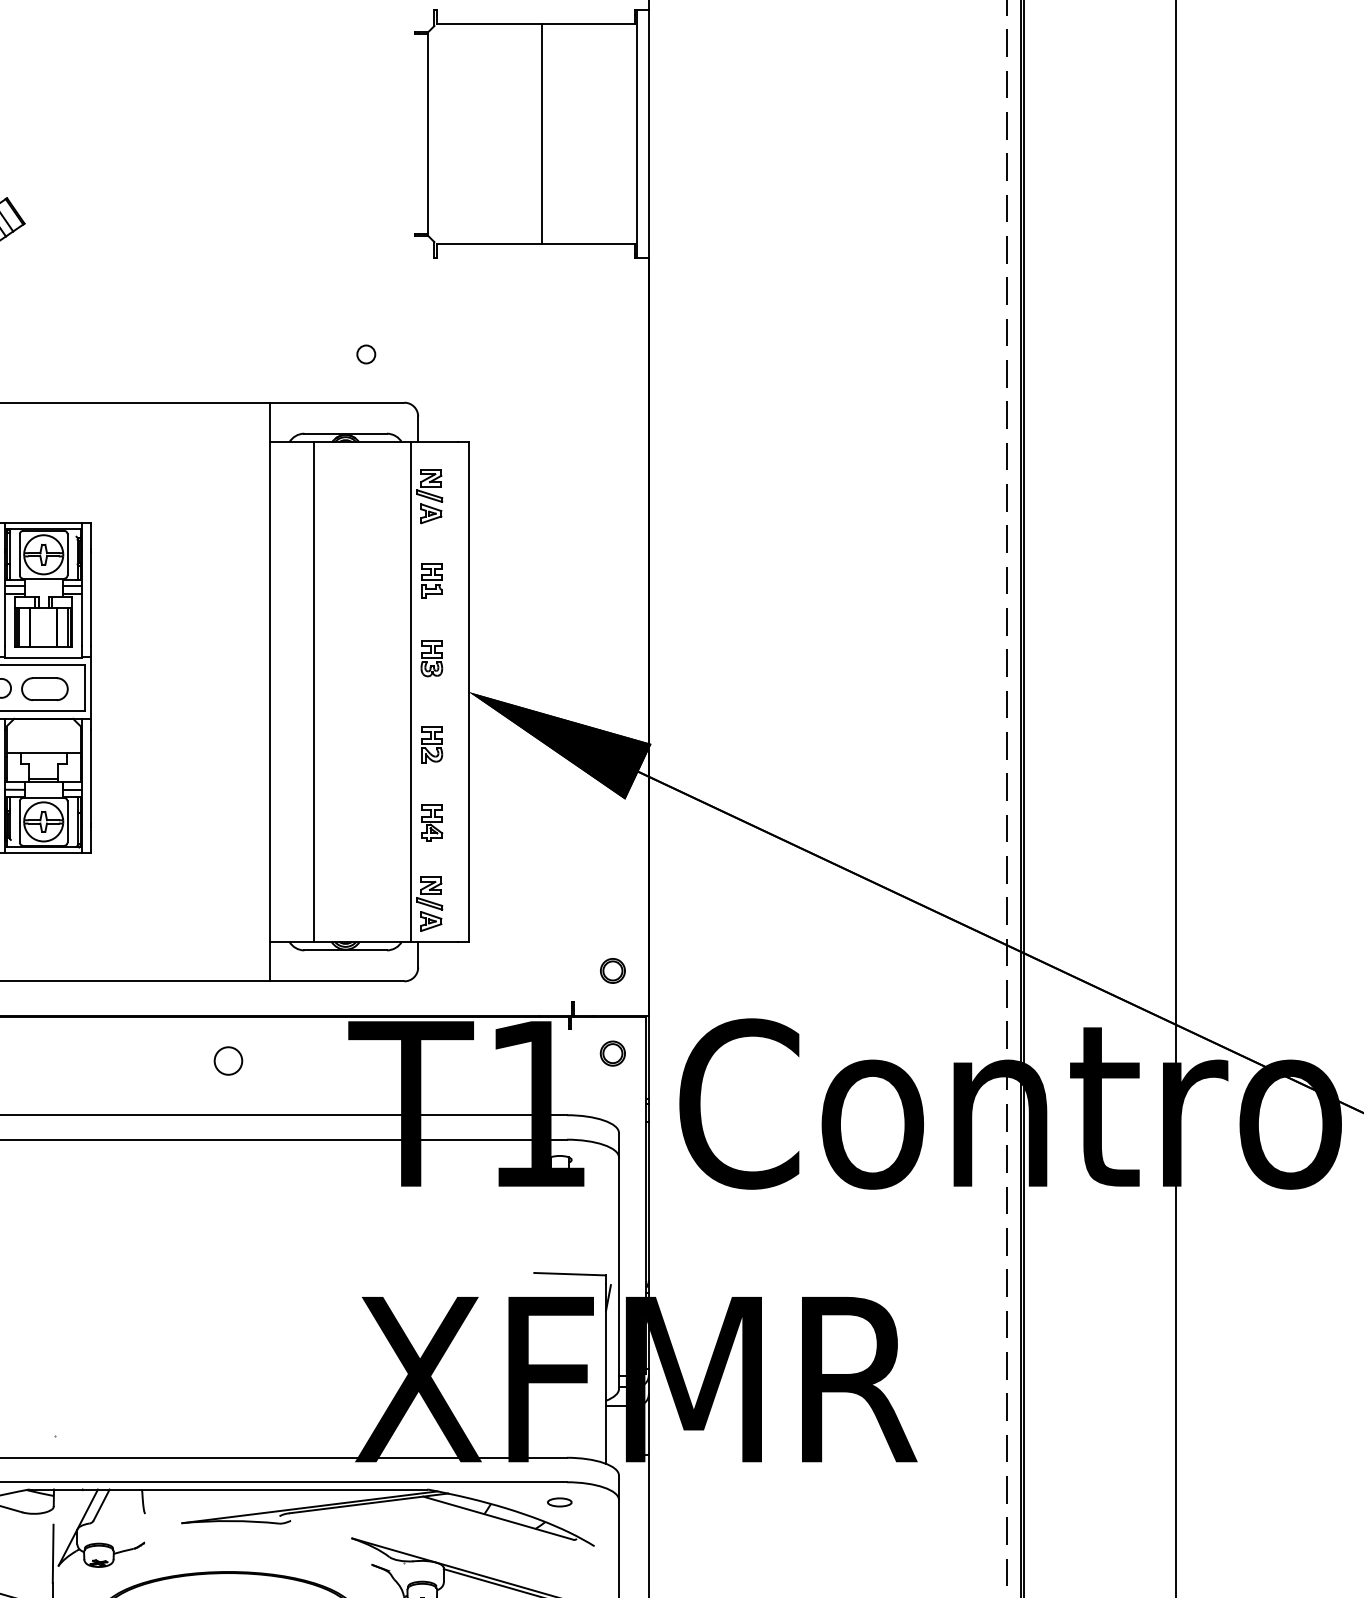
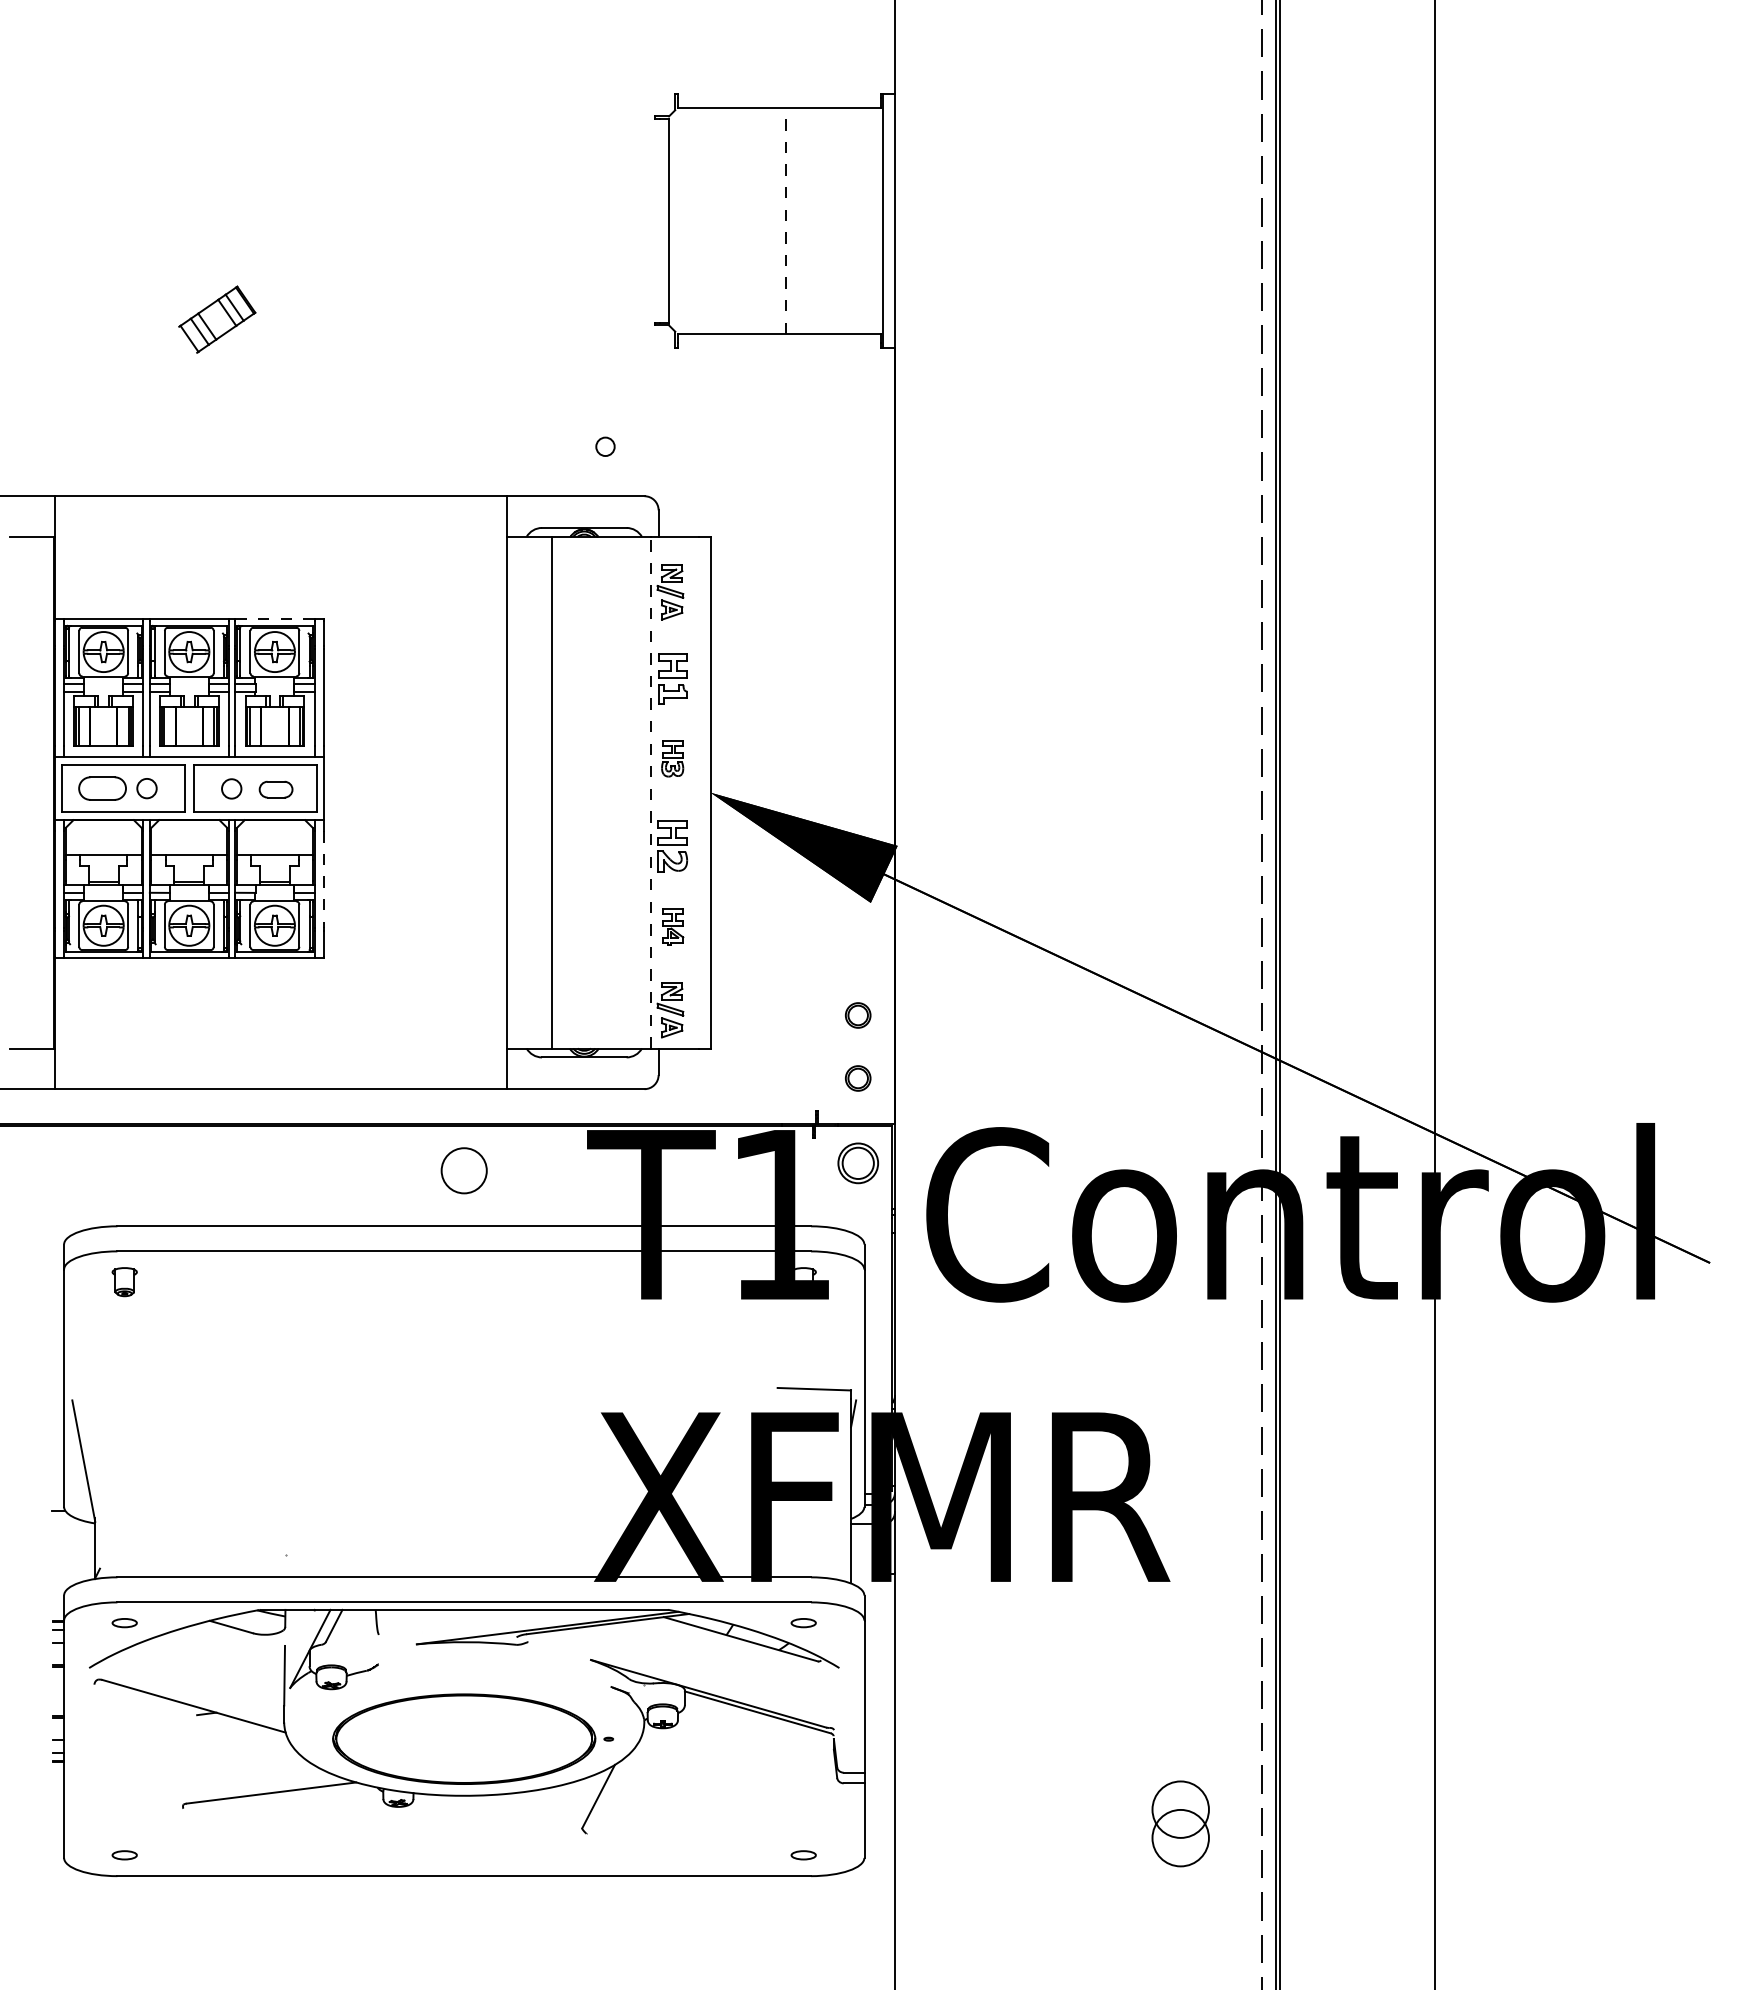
line: (541, 133) -> (785, 220), solid -> dashed
line: (43, 523) -> (274, 619), solid -> dashed
part: (431, 580) -> (672, 678), size x1.4
part: (44, 688) -> (275, 789), size x0.7
line: (410, 691) -> (650, 792), solid -> dashed
part: (432, 744) -> (673, 846), size x1.4
line: (91, 777) -> (323, 880), solid -> dashed
part: (613, 909) -> (858, 1015), added
part: (612, 1052) -> (857, 1162), size x1.6
circle: (228, 1060) -> (464, 1170), size x1.6

